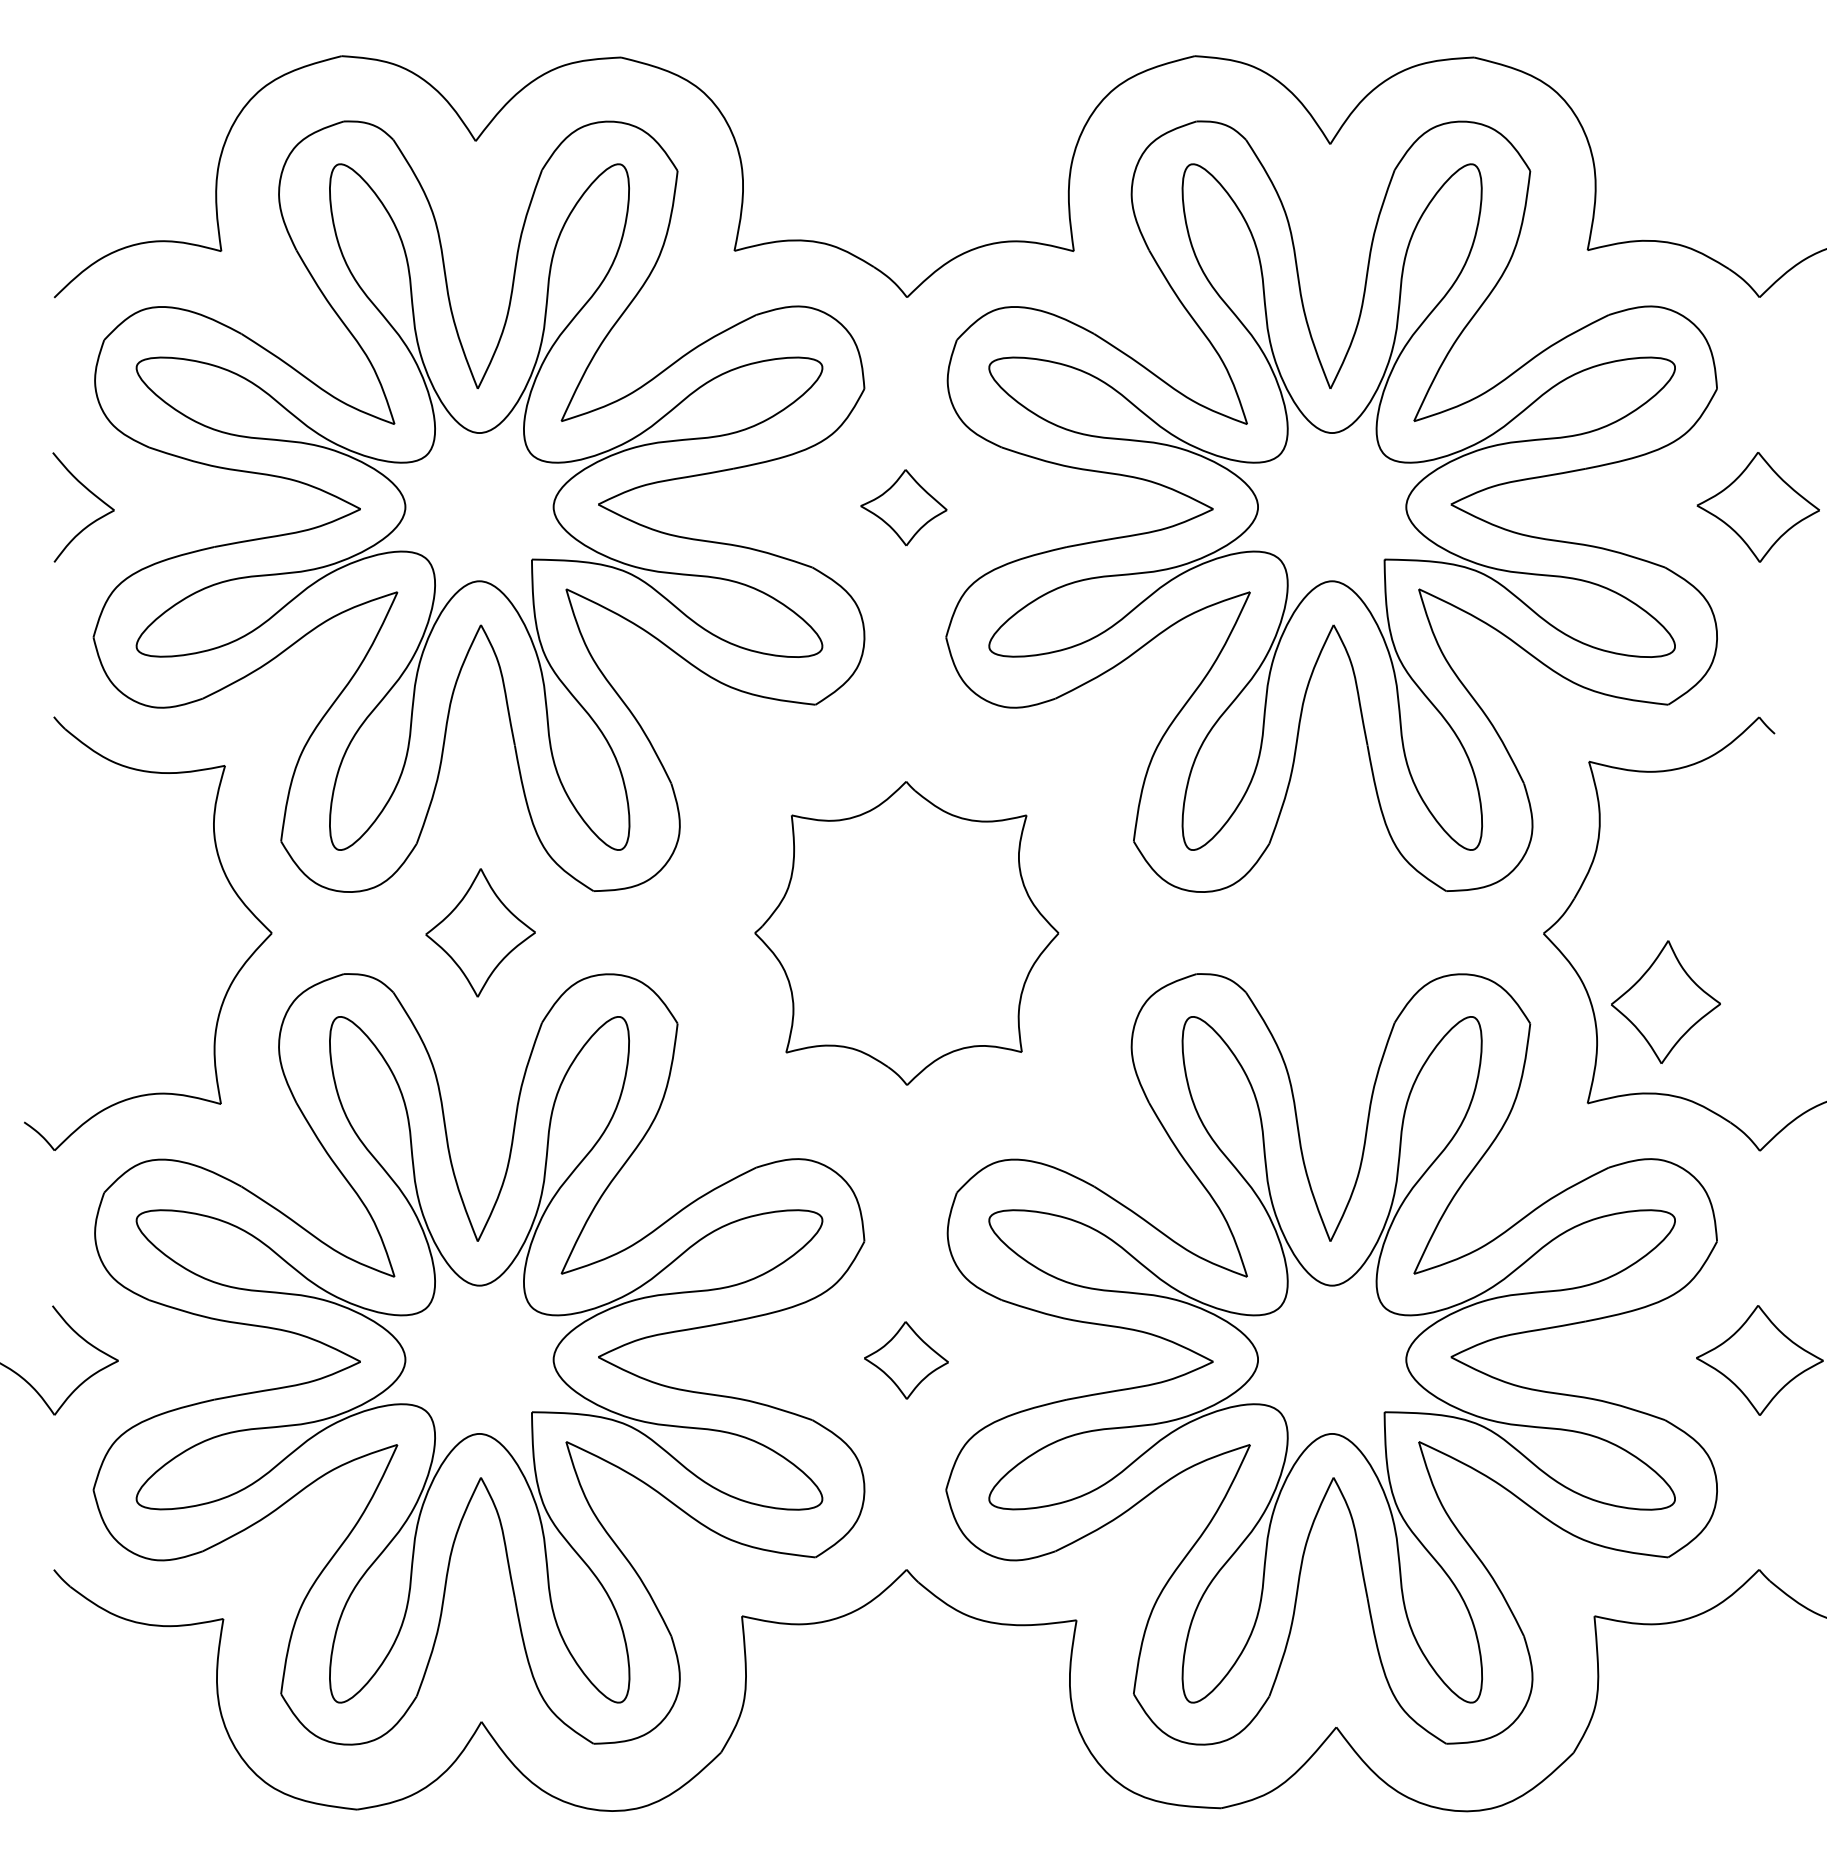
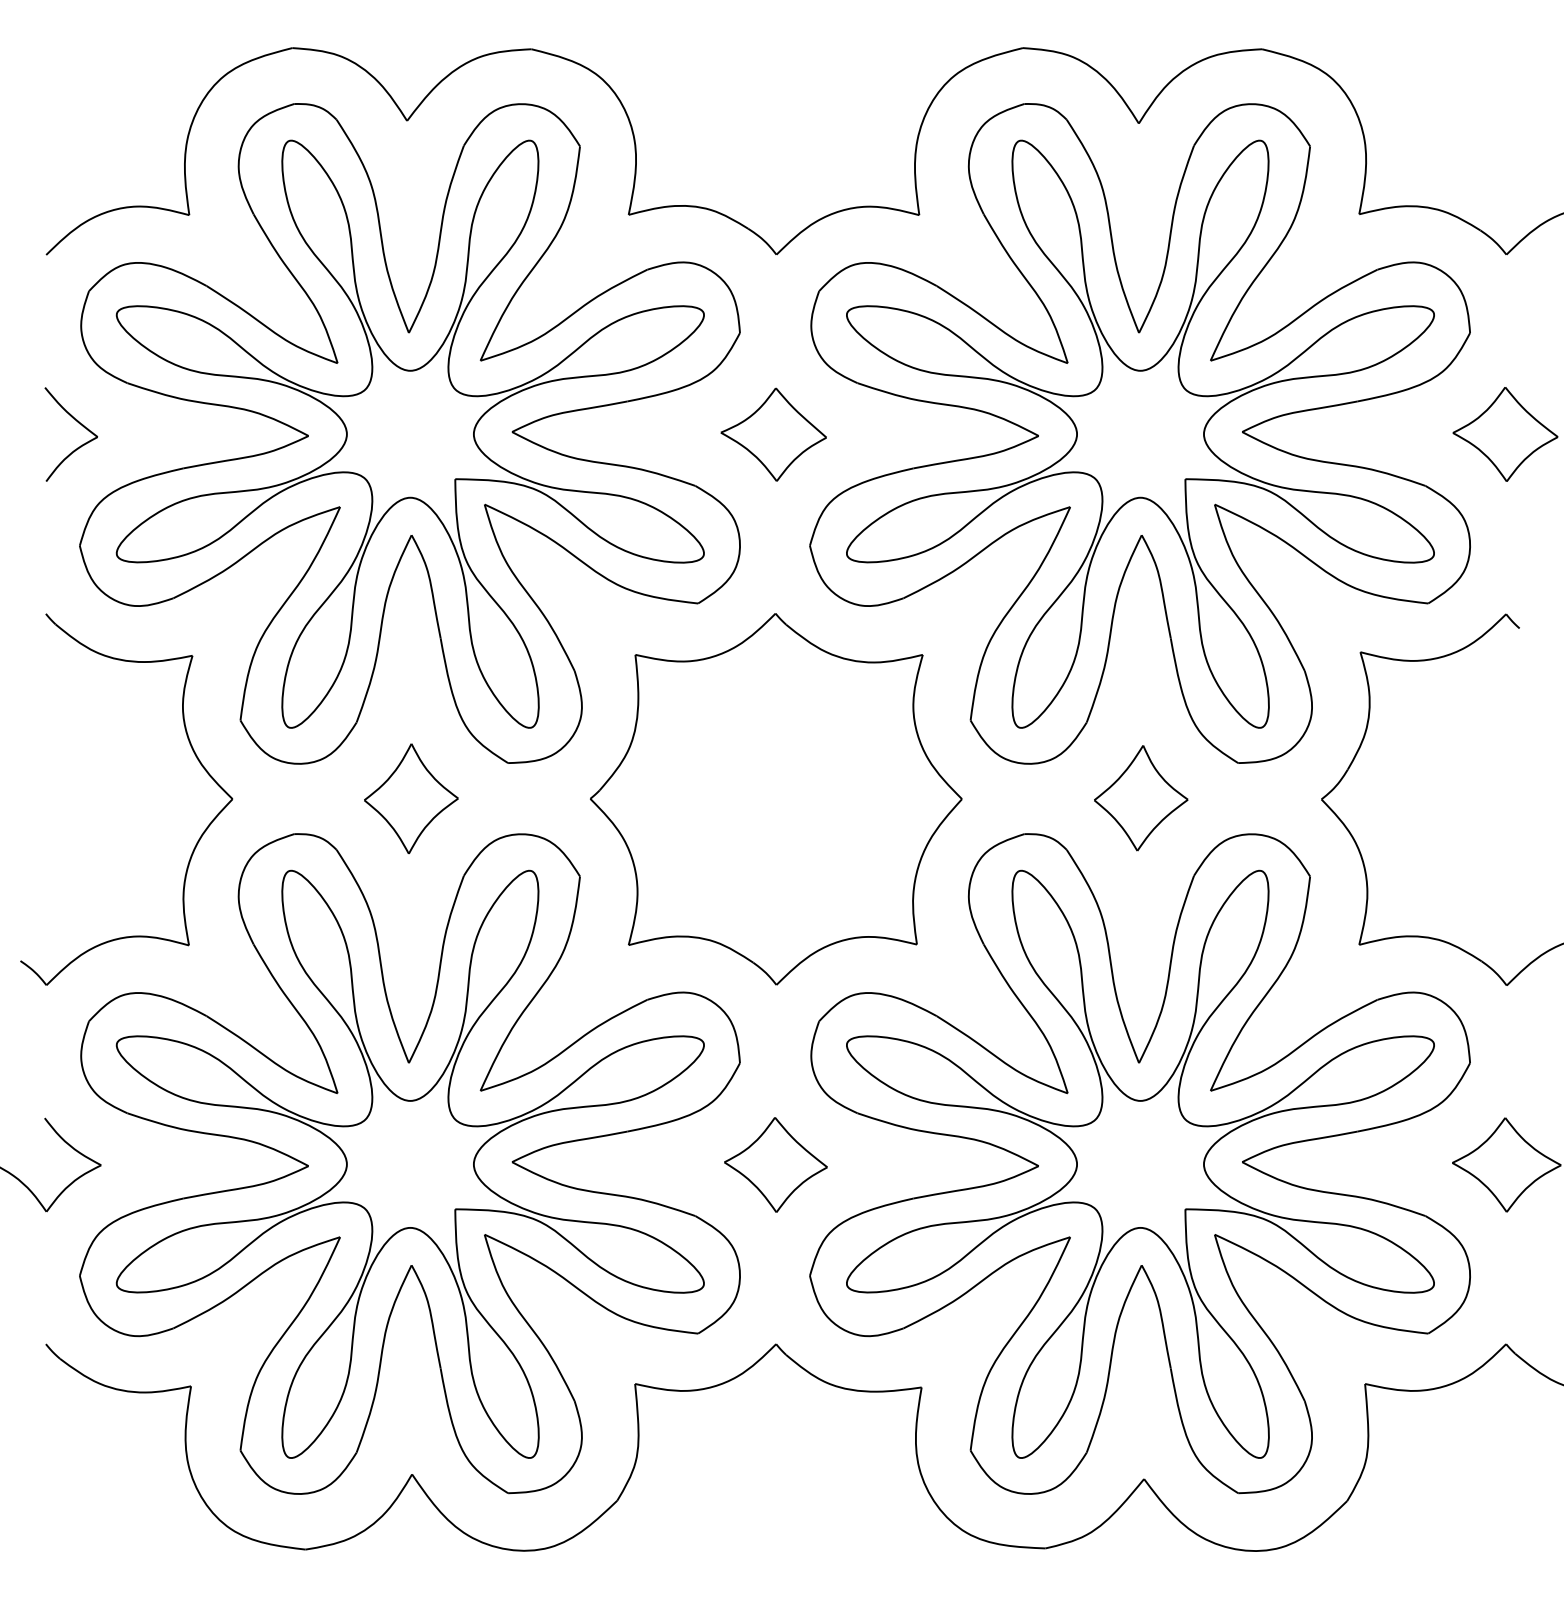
part: (903, 507) -> (773, 434), size x1.43
part: (906, 933) -> (776, 799), size x1.43
part: (1665, 1001) -> (1140, 797), moved
part: (906, 1360) -> (776, 1164), size x1.43

